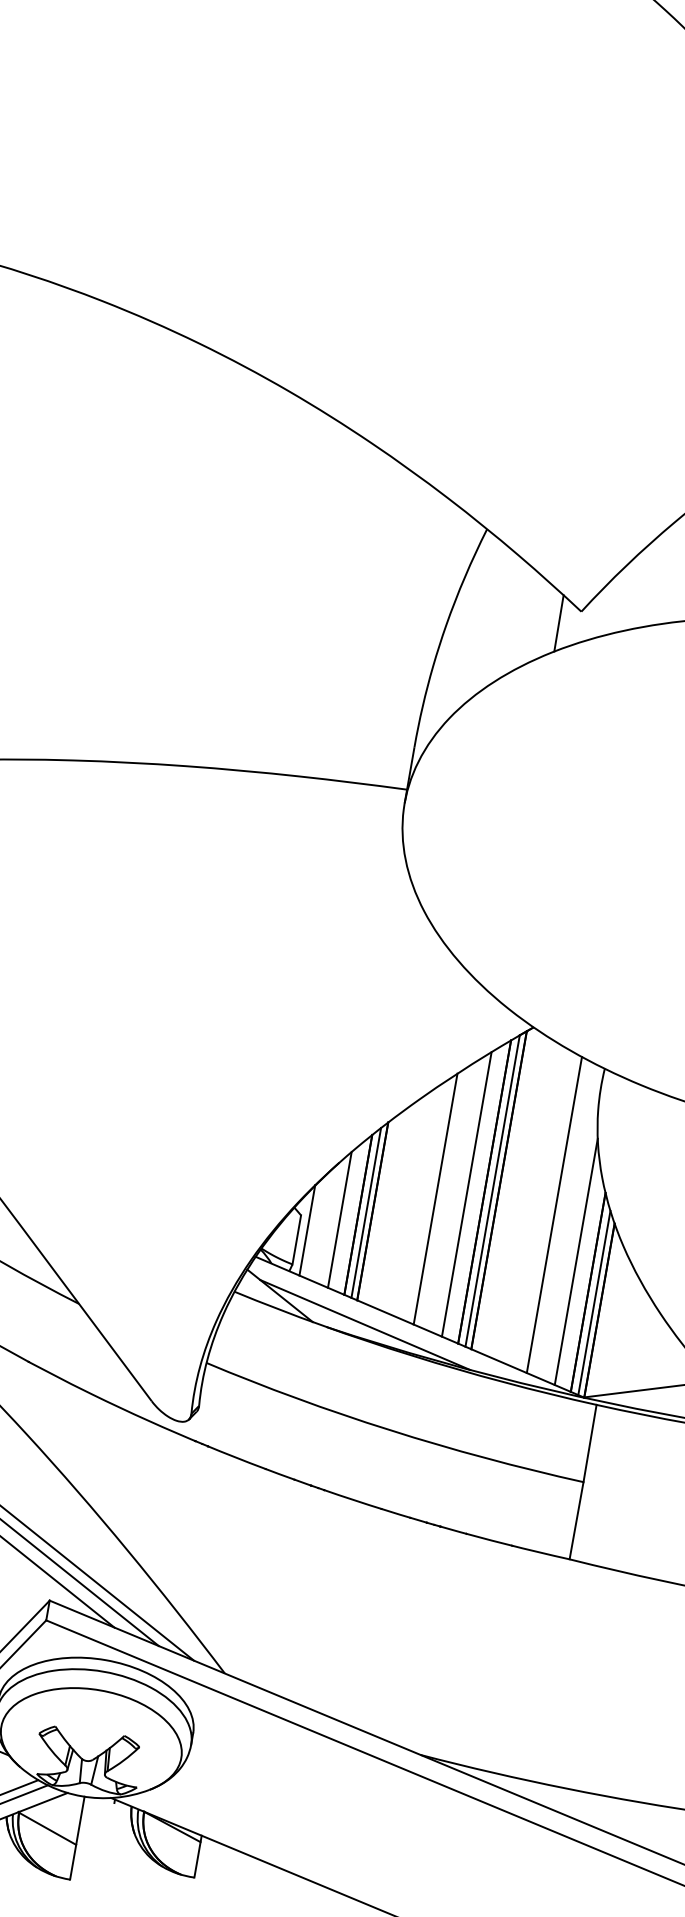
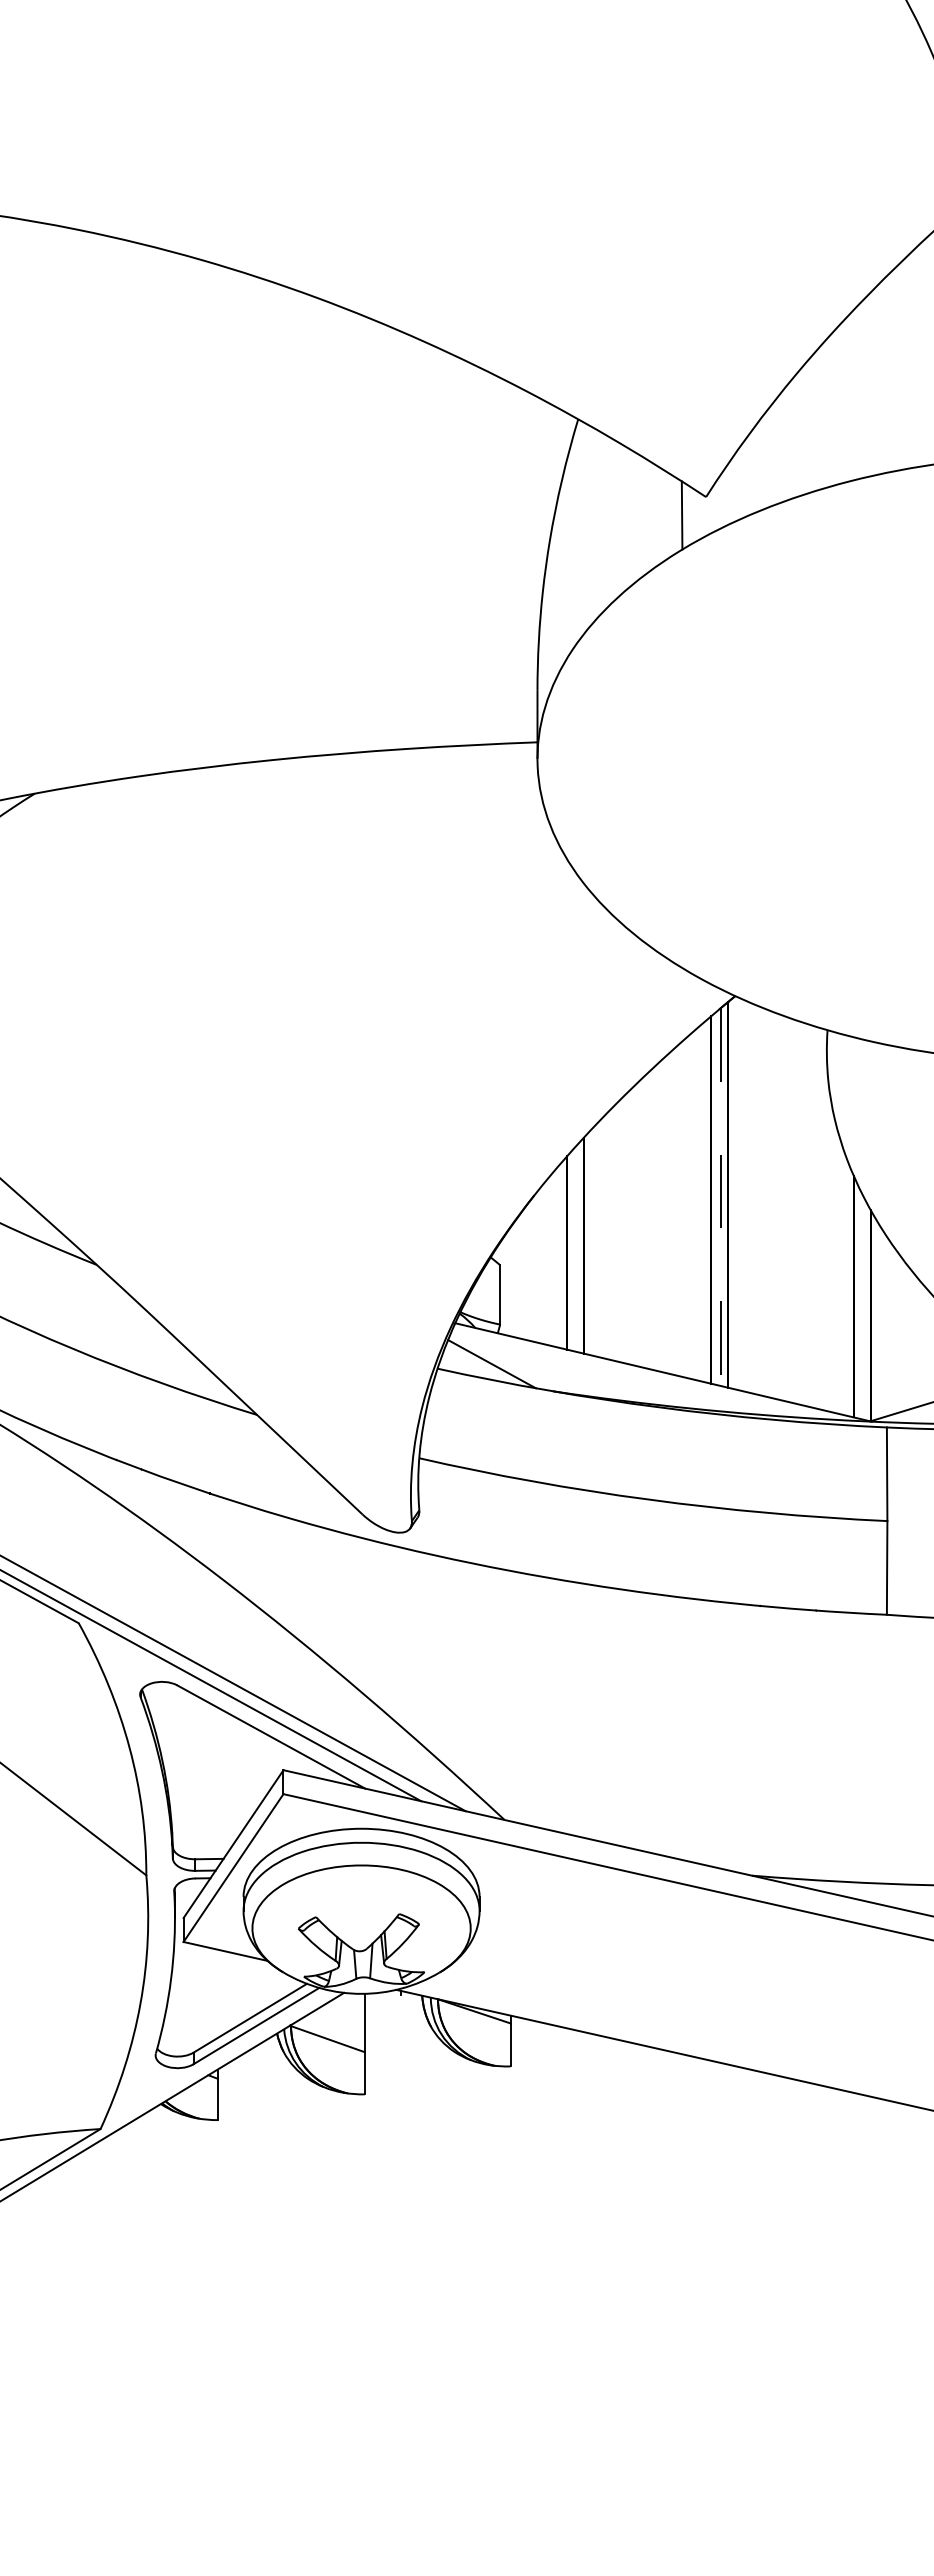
line: (492, 1191) -> (720, 1197), solid -> dashed
line: (466, 1193) -> (690, 1205), removed
line: (435, 1199) -> (655, 1218), removed
line: (366, 1212) -> (576, 1248), removed
line: (554, 1214) -> (798, 1212), removed
line: (339, 1219) -> (546, 1262), removed
line: (307, 1230) -> (510, 1281), removed
line: (576, 1261) -> (833, 1263), removed
line: (594, 1302) -> (863, 1307), removed
line: (365, 1324) -> (598, 1380), removed

